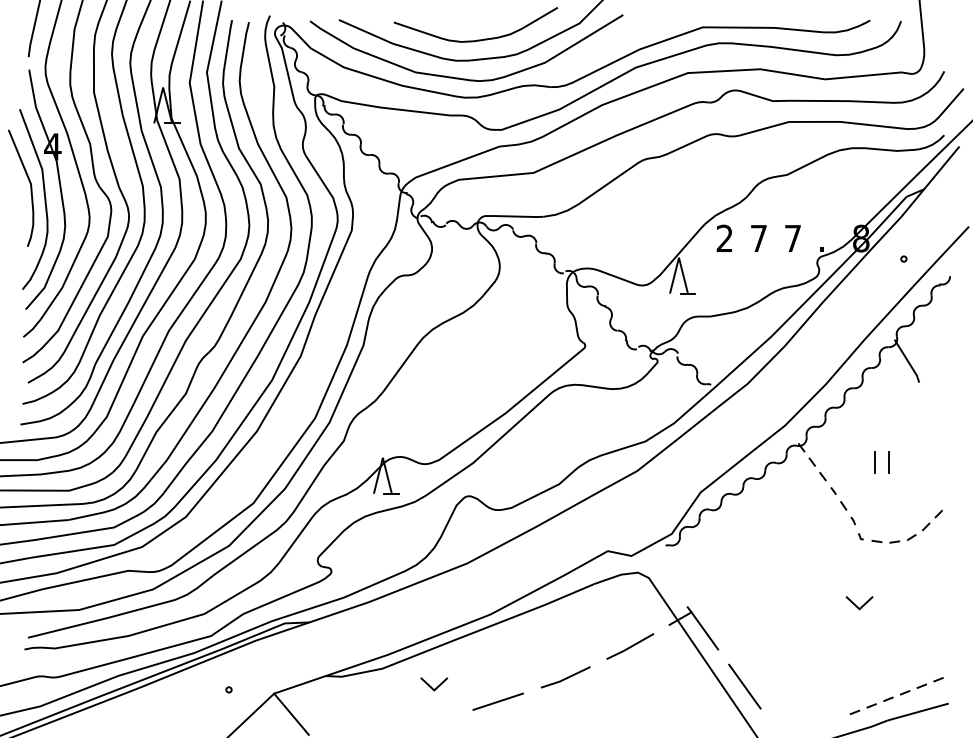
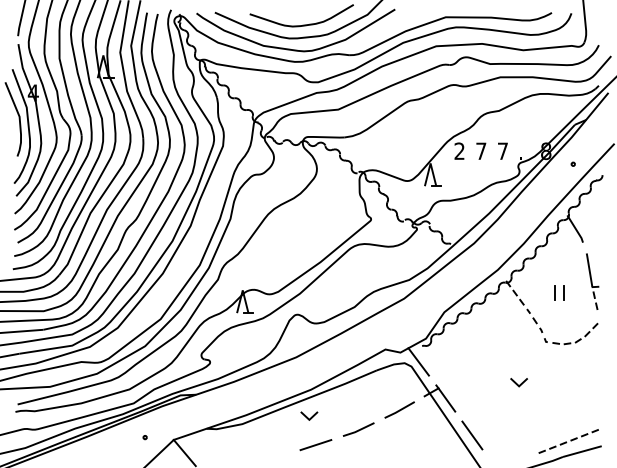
part: (934, 443) -> (592, 281), added
line: (659, 570) -> (418, 361), added
line: (856, 604) -> (517, 383), moved
line: (431, 685) -> (307, 416), moved

